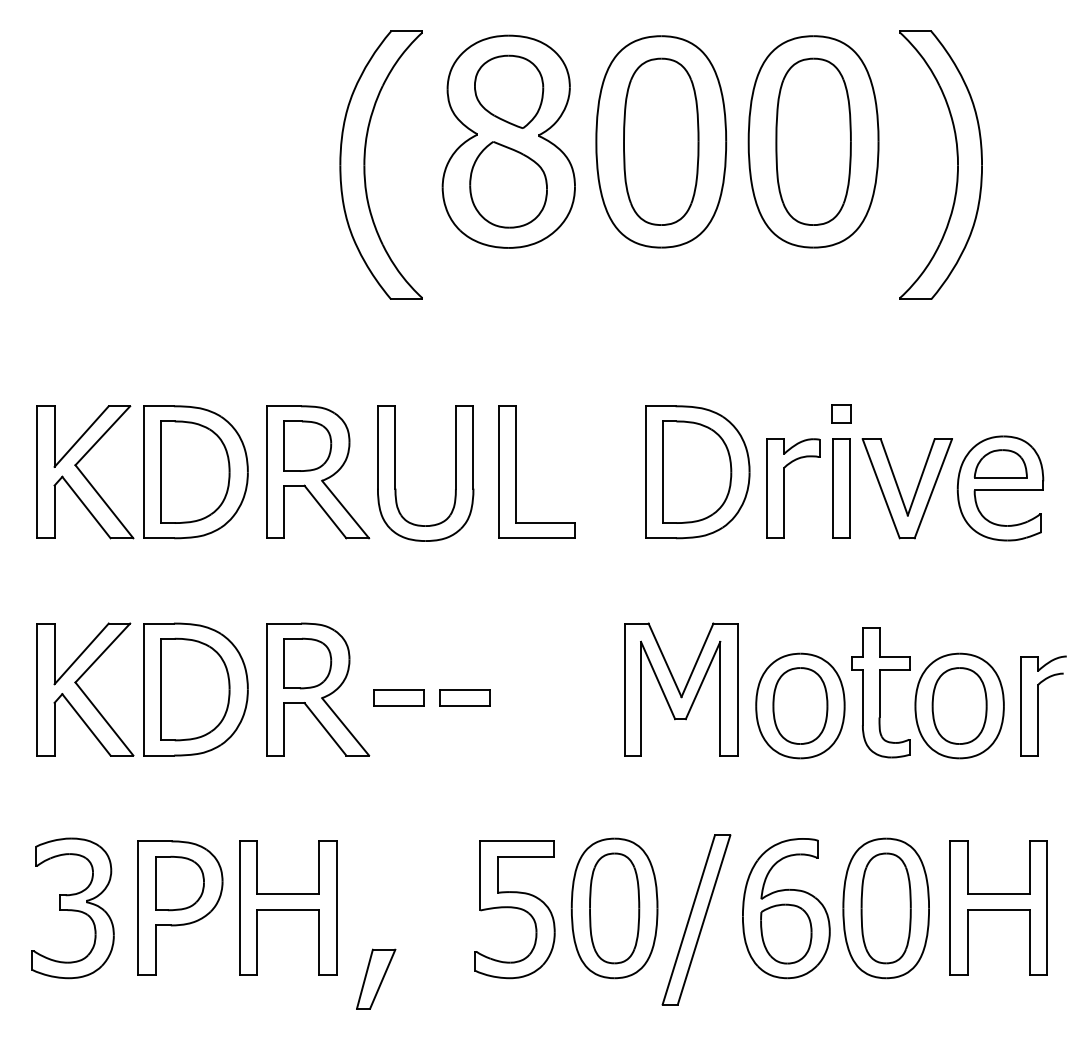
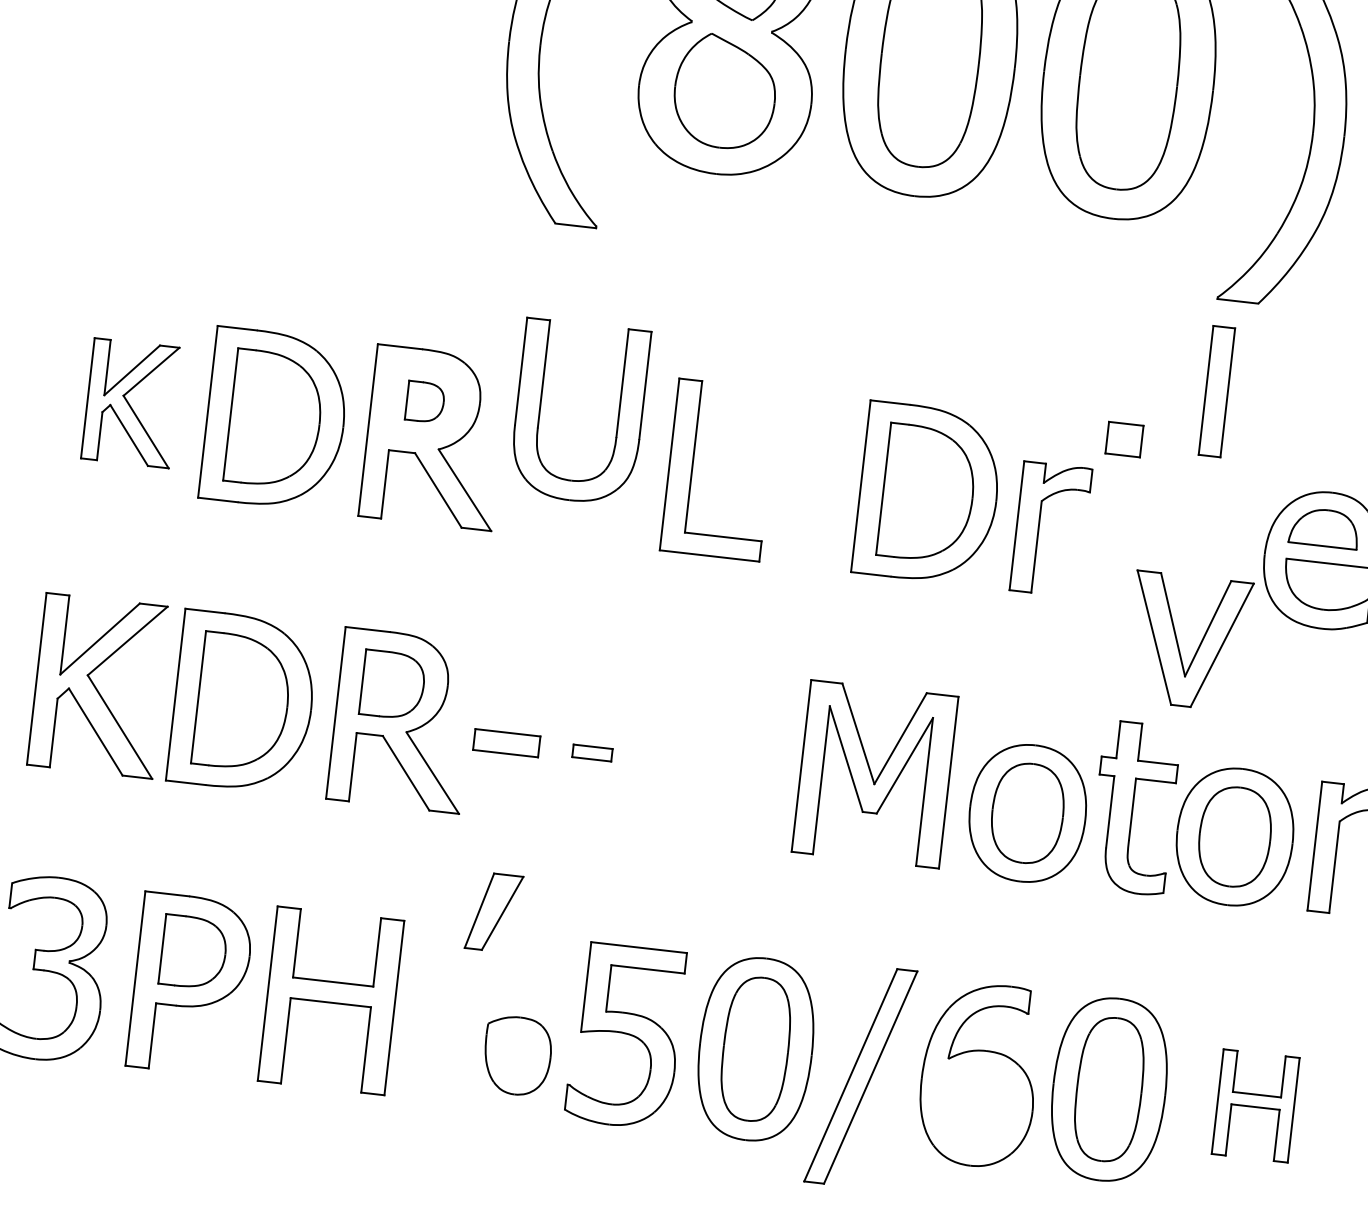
part: (841, 413) -> (1124, 438), size x1.4
part: (307, 445) -> (424, 401), size x0.6
part: (85, 472) -> (131, 403), size x0.7
part: (395, 473) -> (540, 407), moved
part: (841, 488) -> (1217, 391), moved
part: (900, 491) -> (1179, 644), moved
part: (464, 697) -> (591, 752), size x0.6
part: (998, 907) -> (1255, 1105), size x0.6
part: (786, 933) -> (517, 1055), moved
part: (376, 978) -> (494, 911), moved

